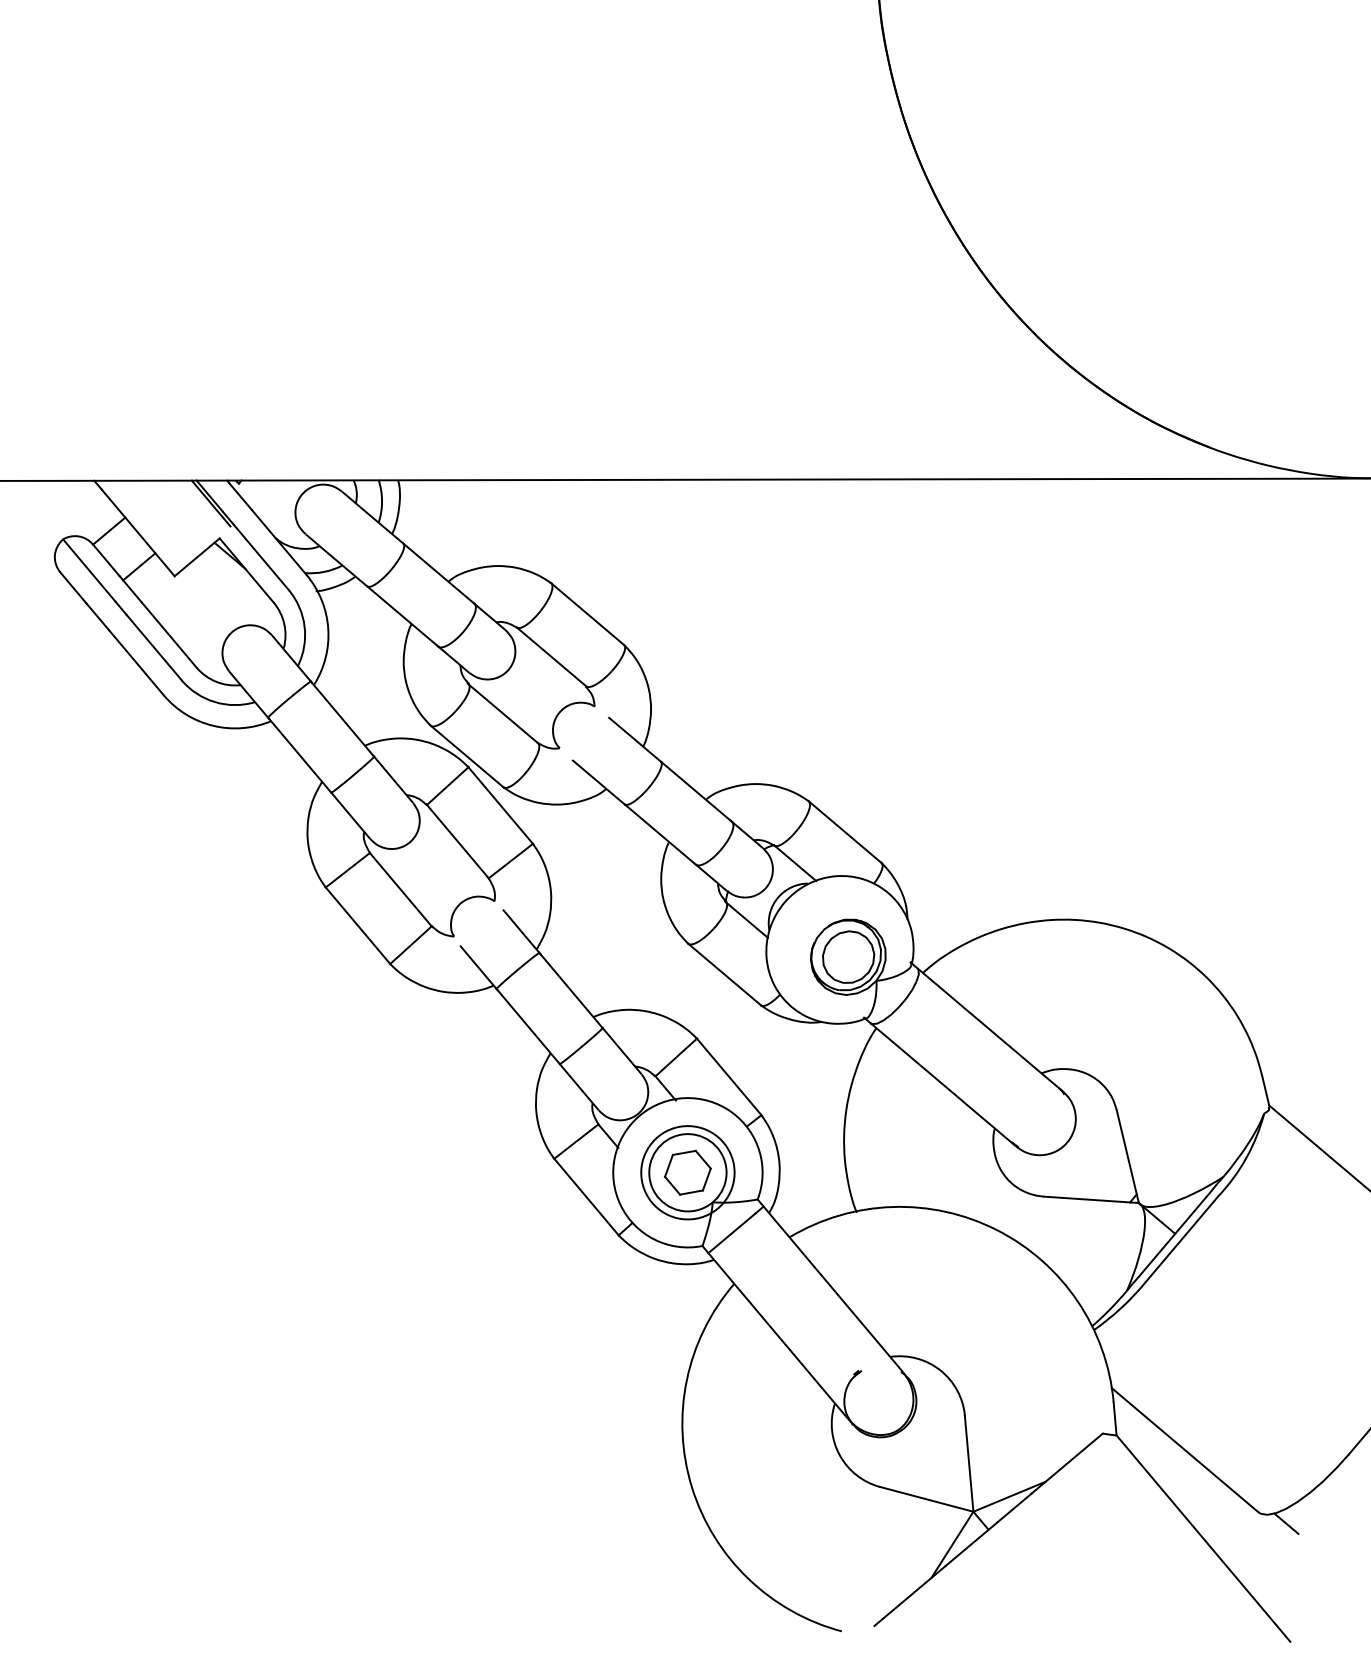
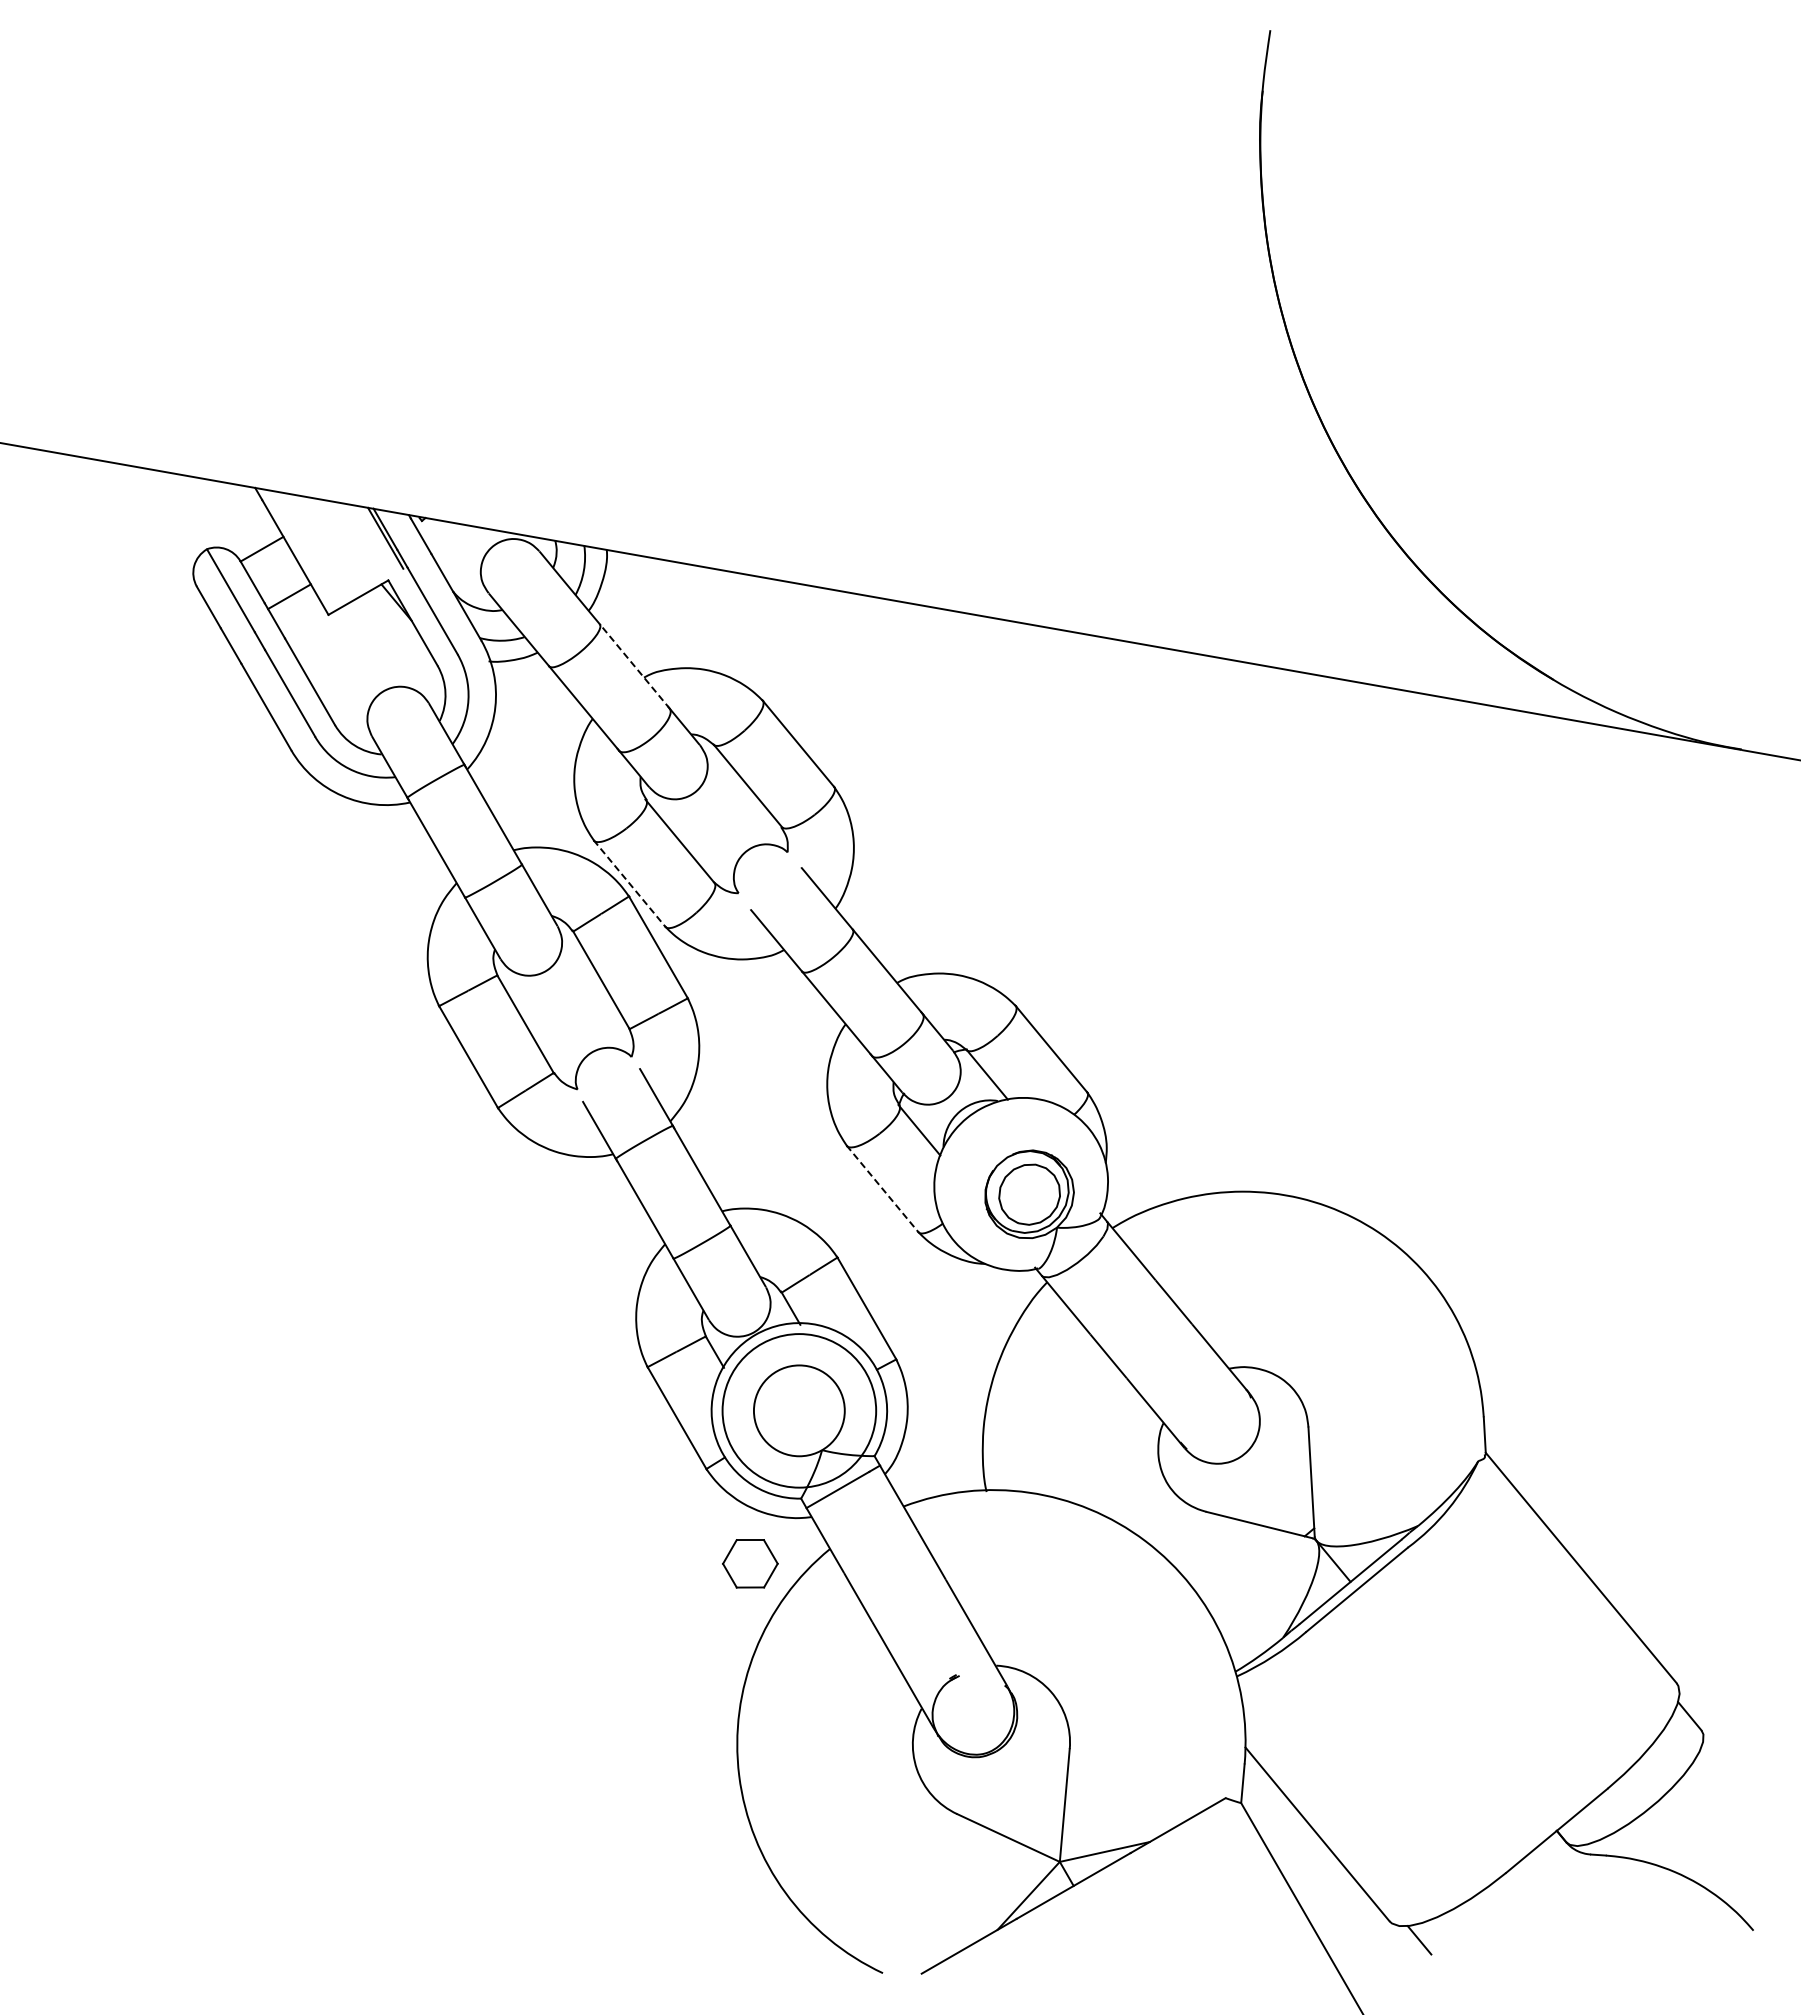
line: (438, 573) -> (634, 666), solid -> dashed
line: (466, 756) -> (629, 883), solid -> dashed
line: (724, 974) -> (882, 1189), solid -> dashed
circle: (687, 1172) -> (799, 1410), size x1.4
part: (687, 1172) -> (750, 1563), moved

